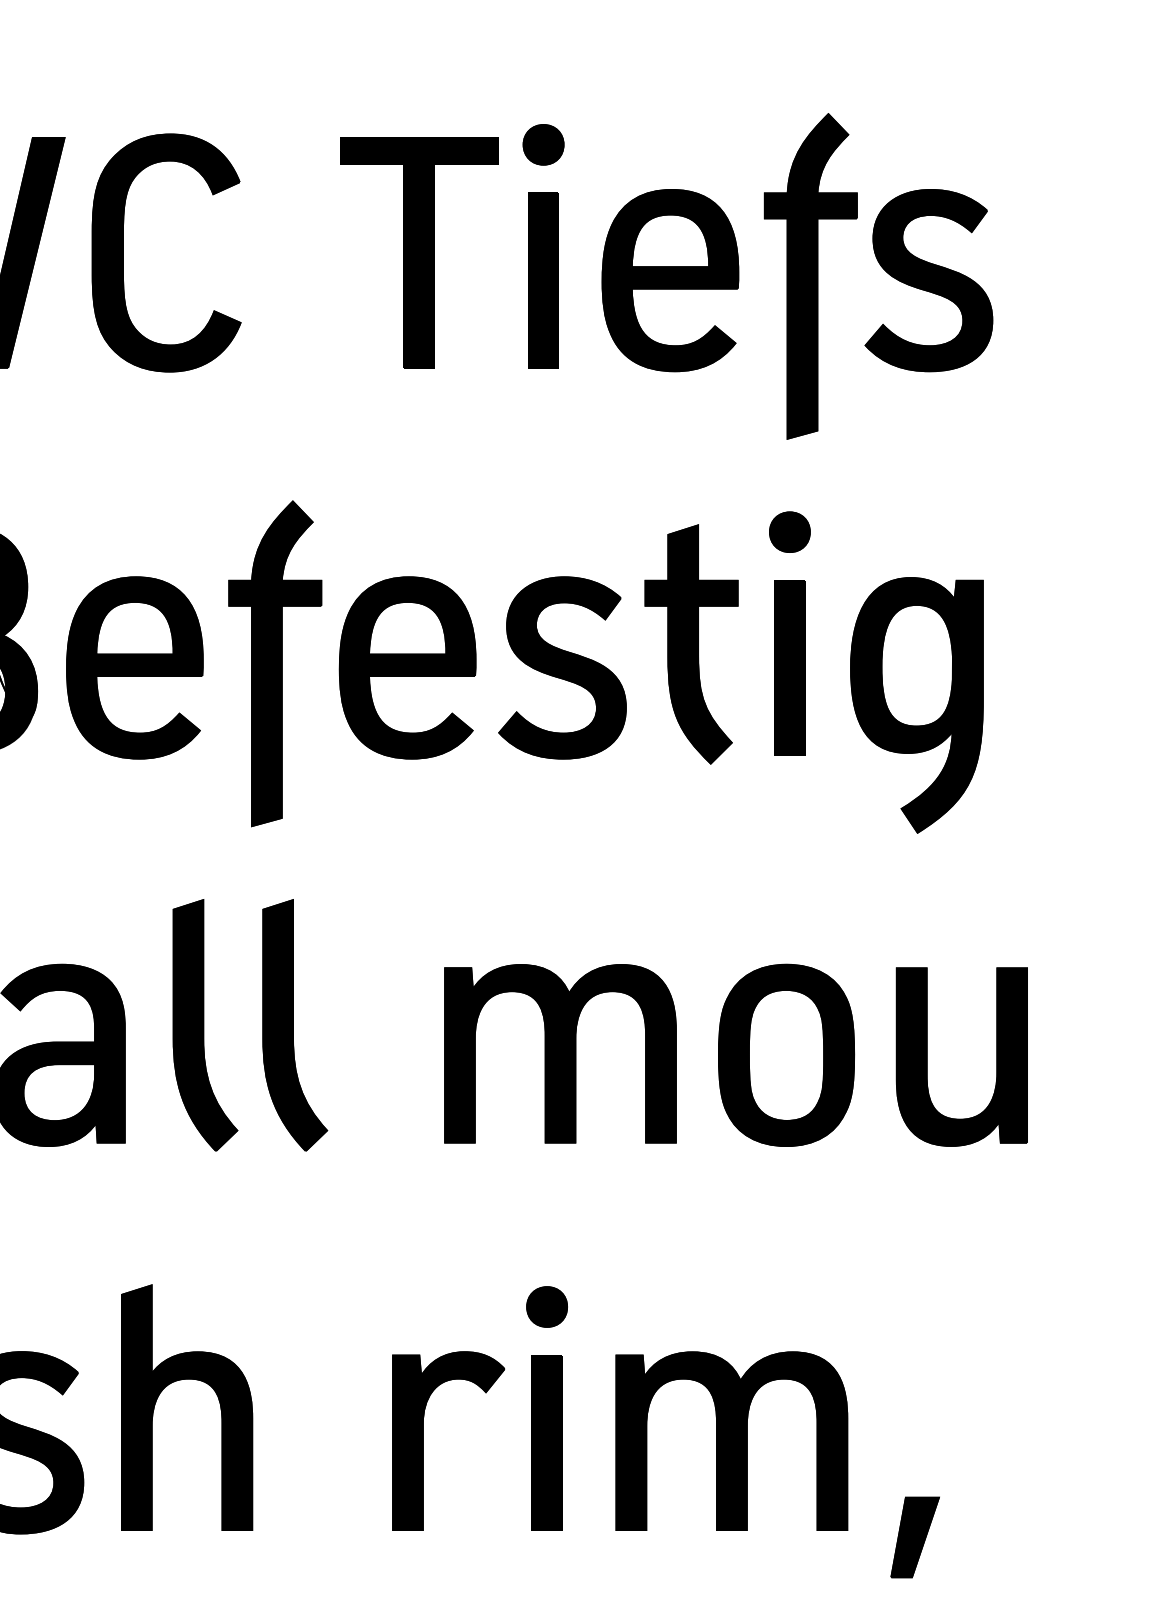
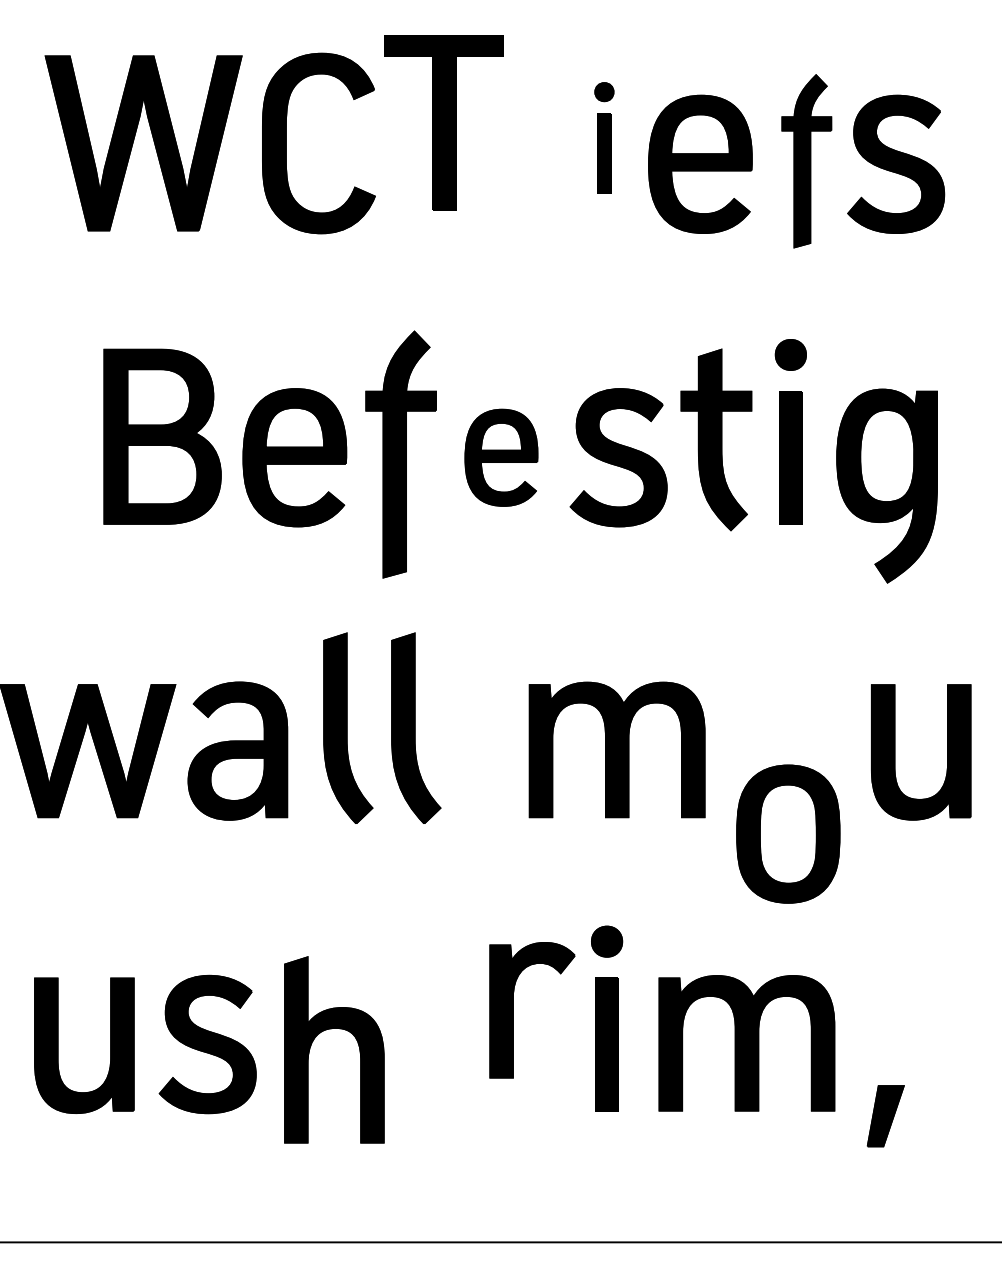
part: (543, 245) -> (604, 137), size x0.6
part: (418, 251) -> (443, 122), moved
part: (810, 276) -> (806, 161), size x0.7
part: (407, 667) -> (501, 457), size x0.7
part: (786, 1054) -> (788, 833), moved
part: (183, 1380) -> (331, 1029), moved
part: (423, 1441) -> (513, 1010), moved

